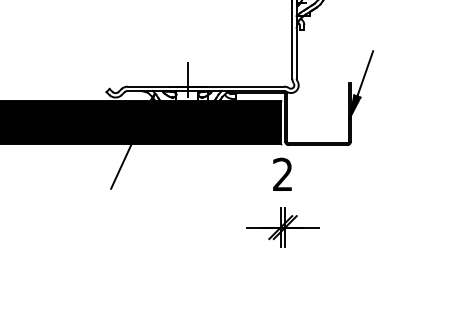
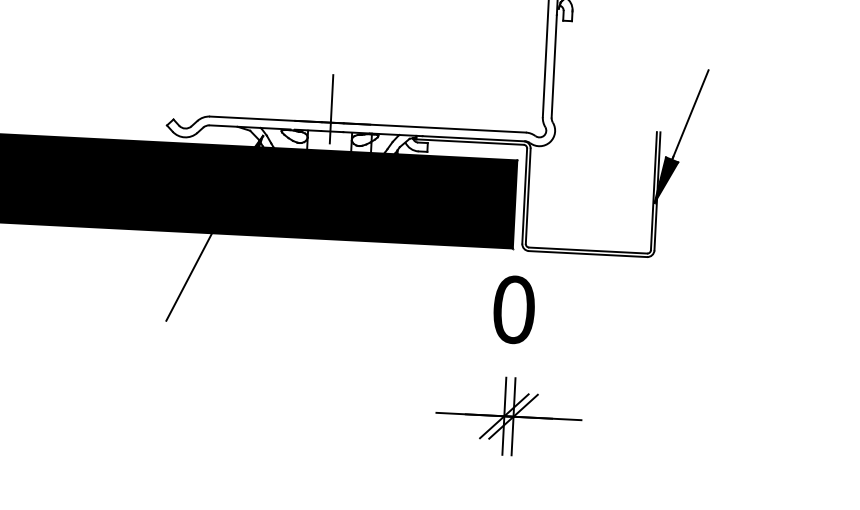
text: (282, 174) -> (513, 309), 2 -> 0

